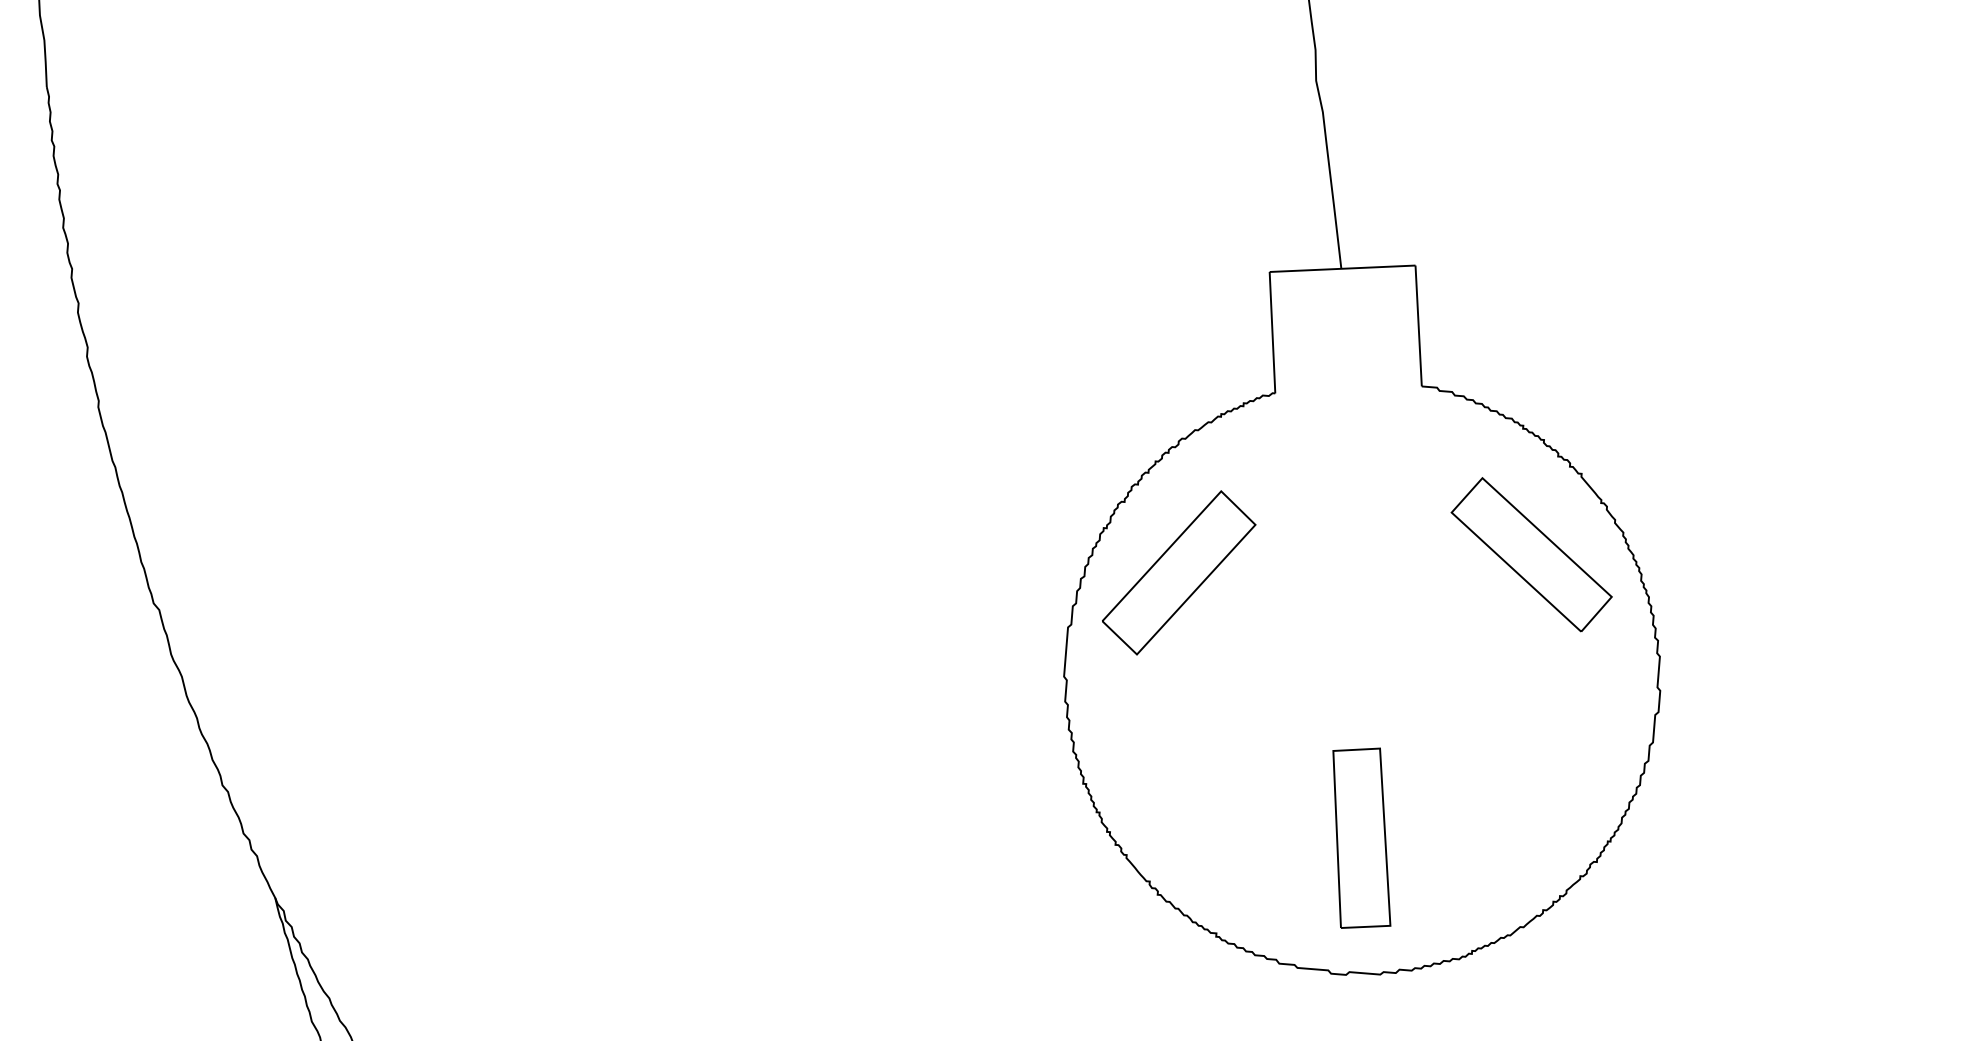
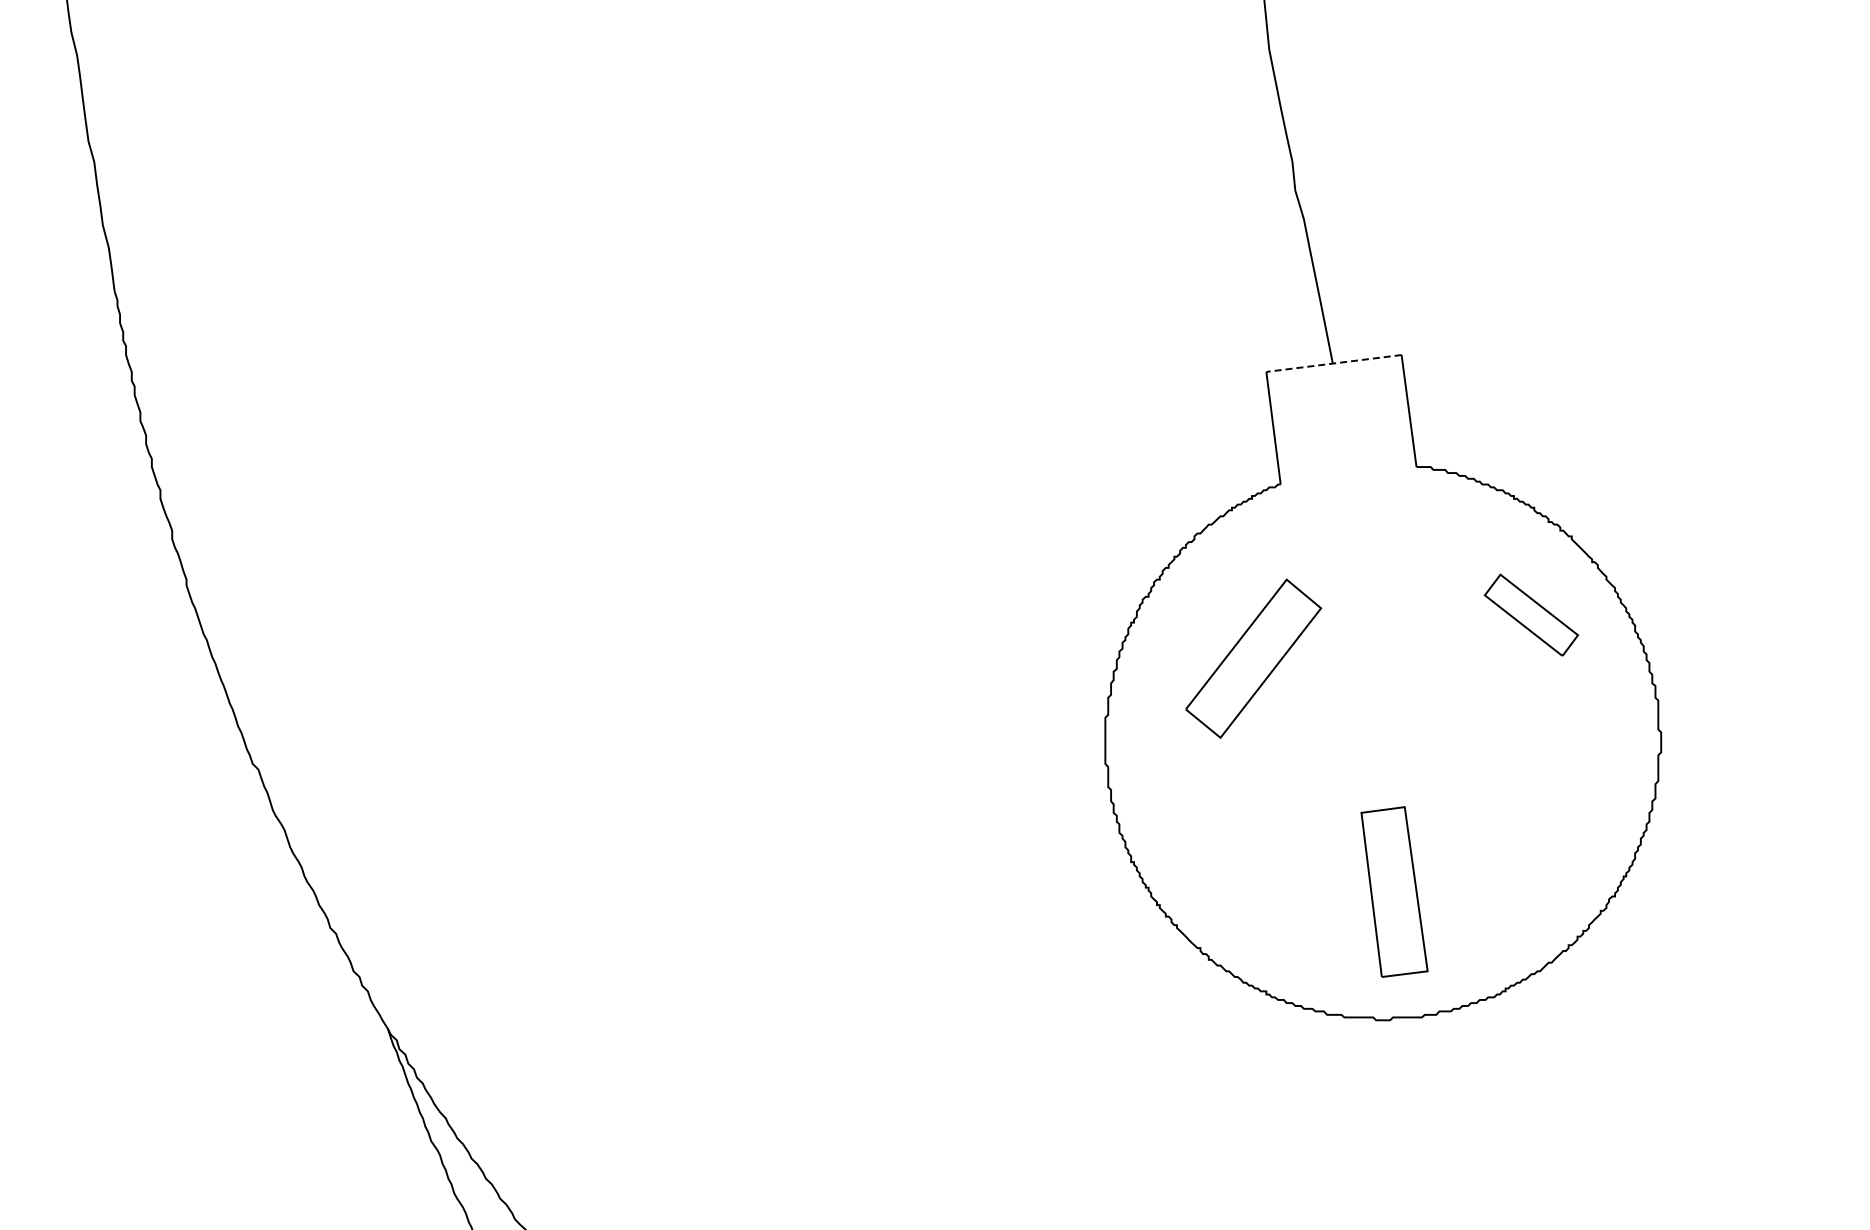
line: (1342, 268) -> (1333, 363), solid -> dashed
part: (1531, 553) -> (1531, 614), size x0.6
part: (1178, 572) -> (1253, 658), moved

